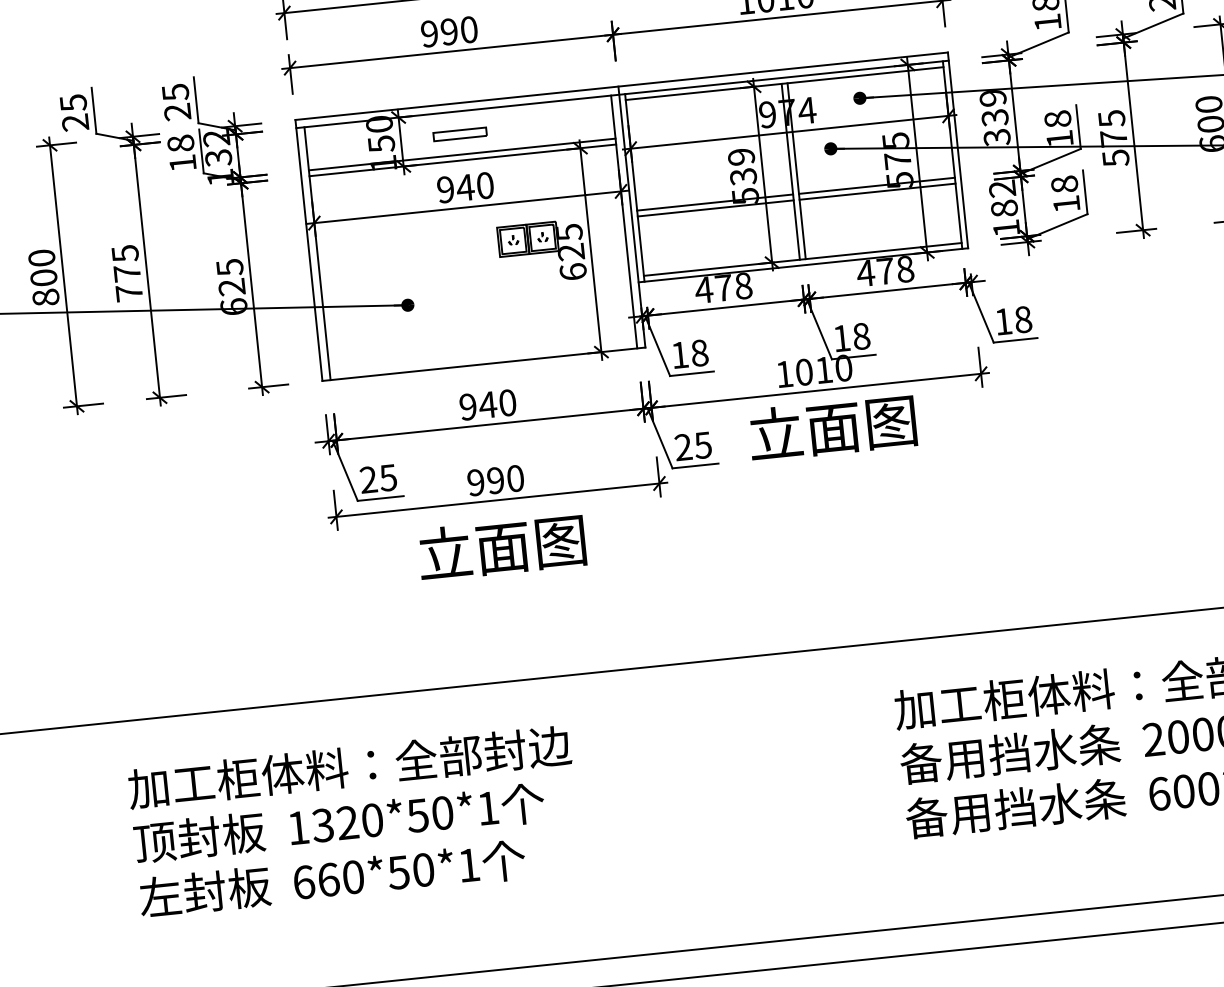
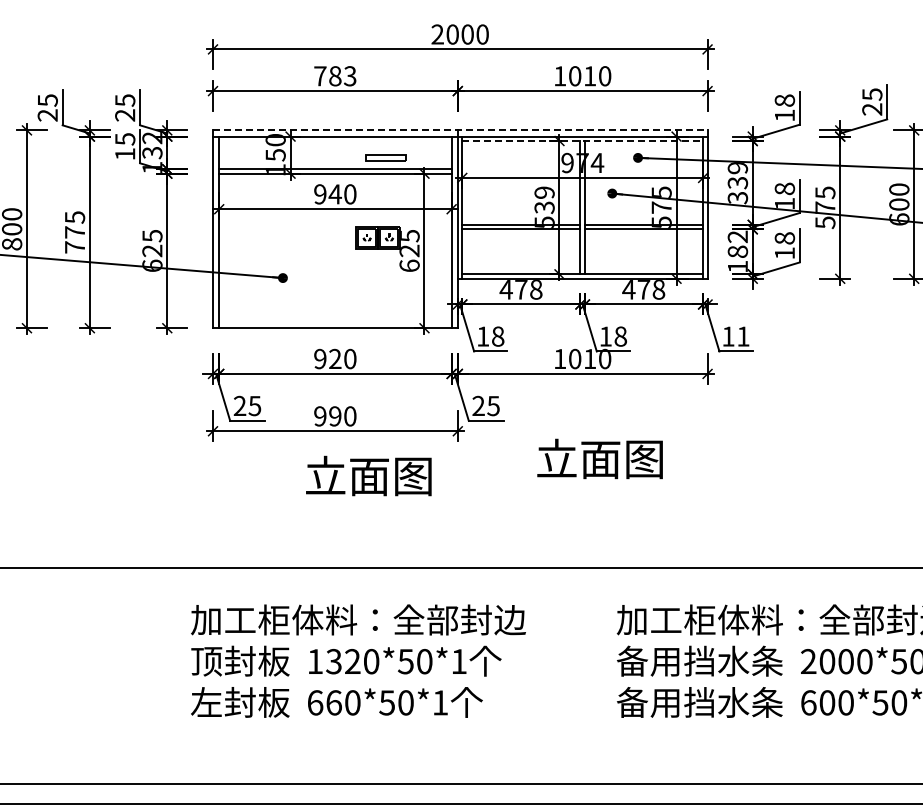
text: (449, 32) -> (335, 76), 990 -> 783
line: (785, 84) -> (583, 141), solid -> dashed
line: (621, 86) -> (460, 130), solid -> dashed
part: (458, 133) -> (385, 157), moved
text: (181, 143) -> (125, 139), 18 -> 15
text: (1023, 319) -> (743, 336), 18 -> 11
text: (486, 404) -> (334, 358), 940 -> 920
text: (831, 427) -> (599, 458), moved
text: (501, 546) -> (368, 475), moved
text: (355, 820) -> (358, 660), moved

